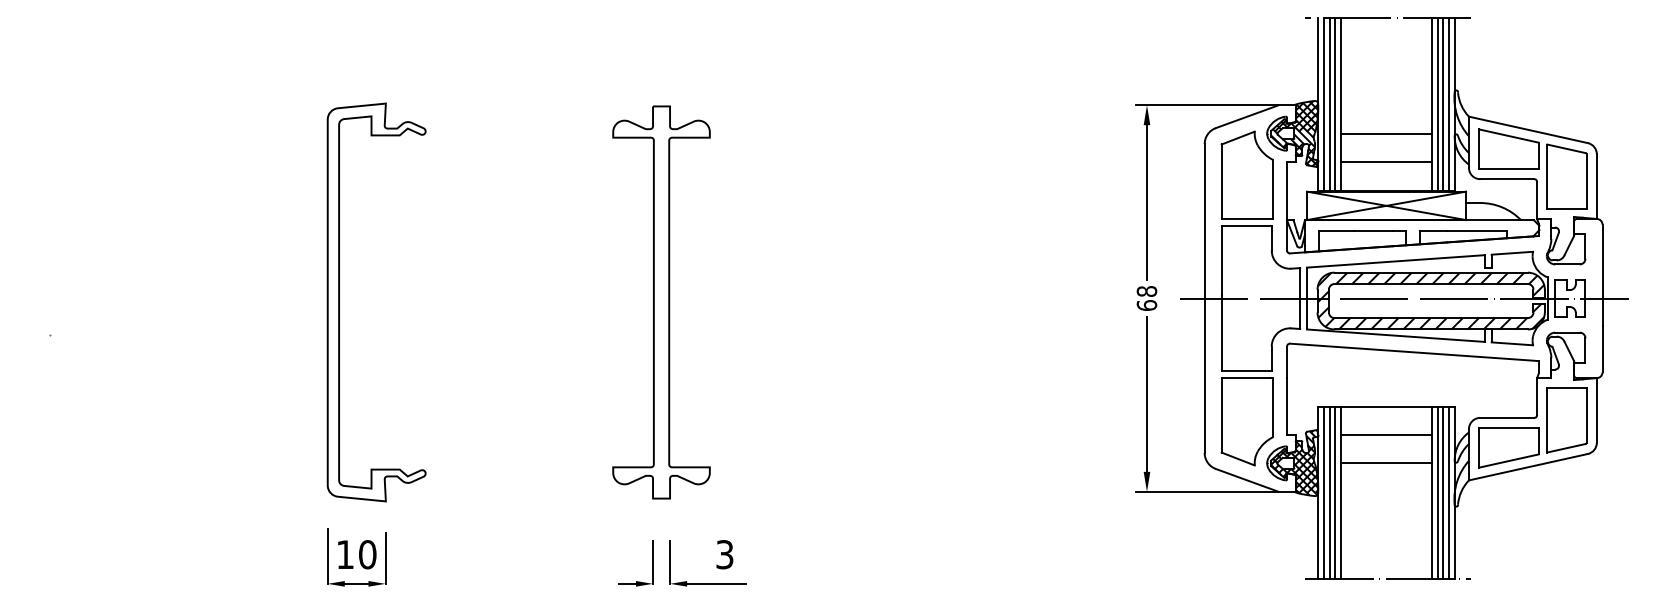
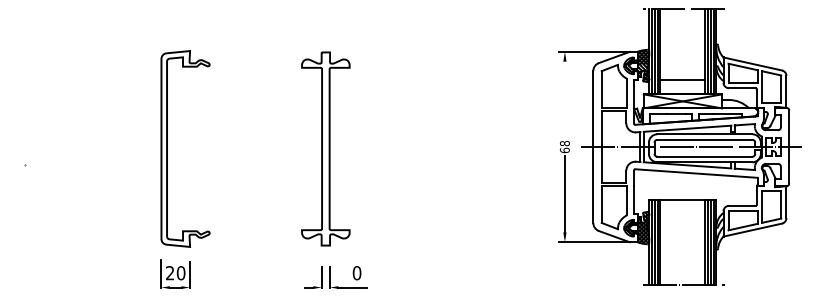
line: (1385, 132) -> (682, 65), removed
line: (1146, 201) -> (564, 99), removed
hatch: (1430, 301) -> (704, 148), removed
line: (1385, 435) -> (682, 214), removed
line: (1385, 463) -> (682, 228), removed
text: (346, 555) -> (170, 273), 10 -> 20
text: (723, 555) -> (356, 273), 3 -> 0

